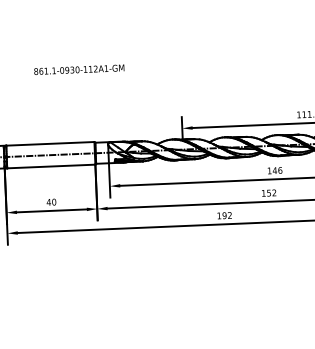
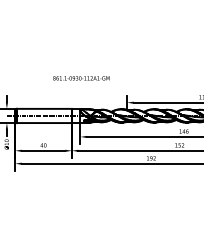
text: (79, 69) -> (81, 78), moved

